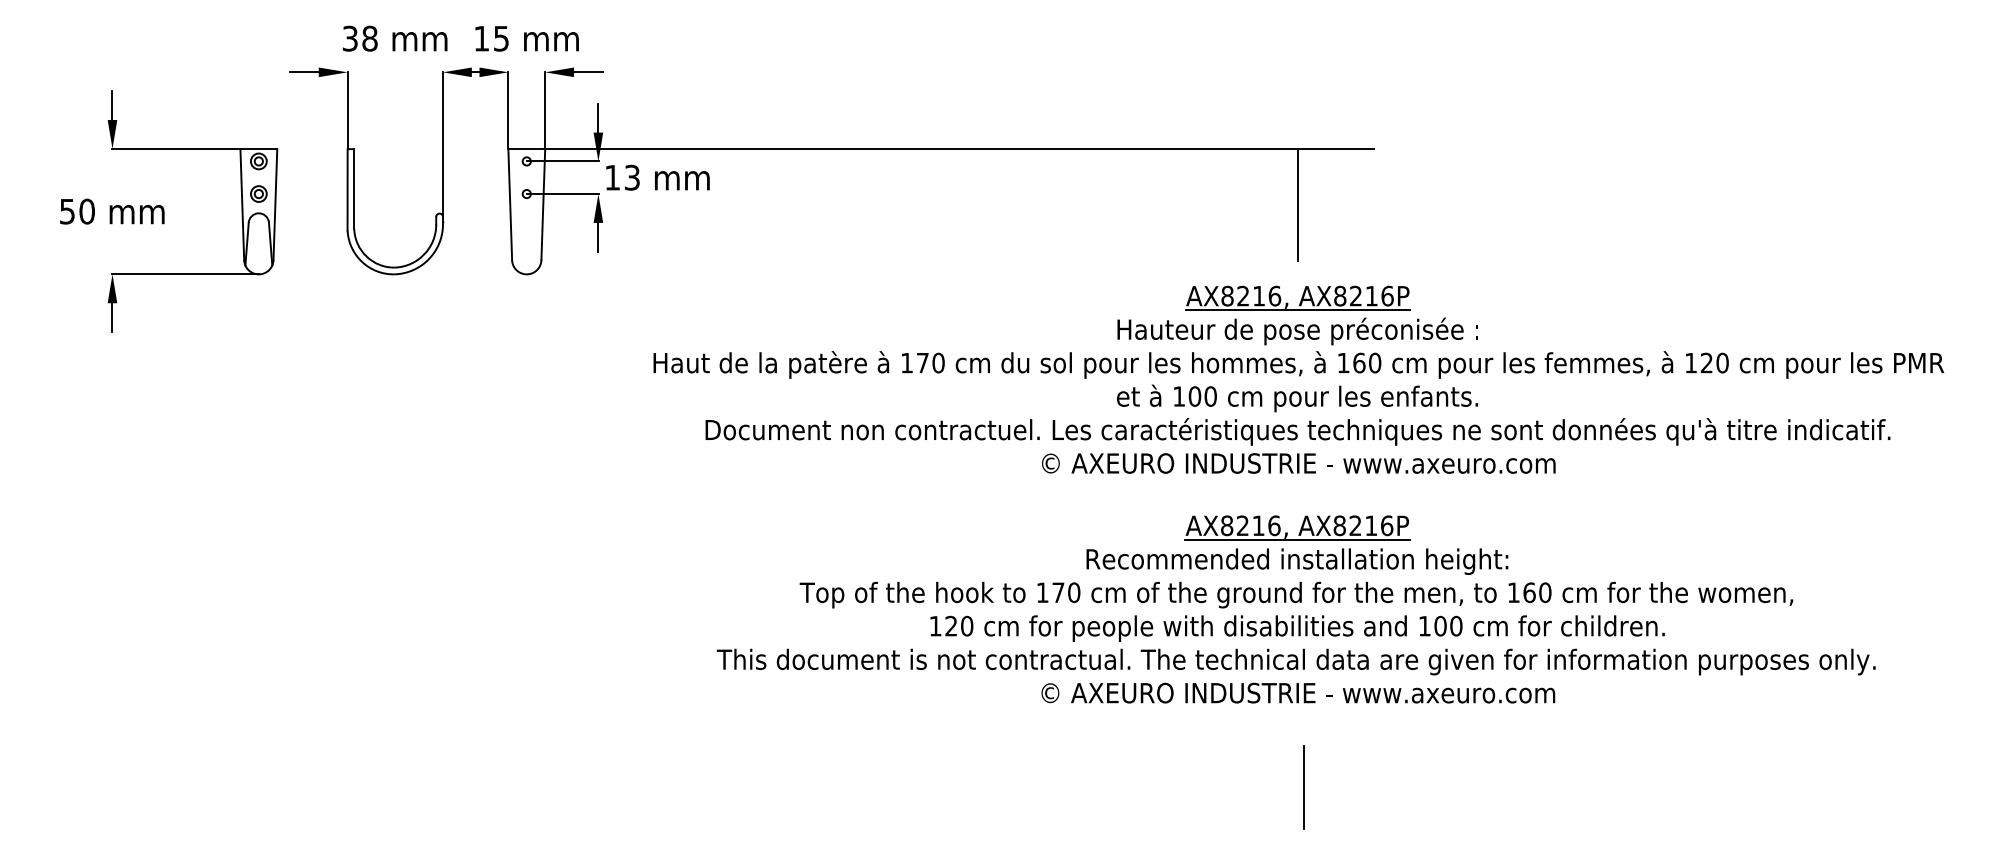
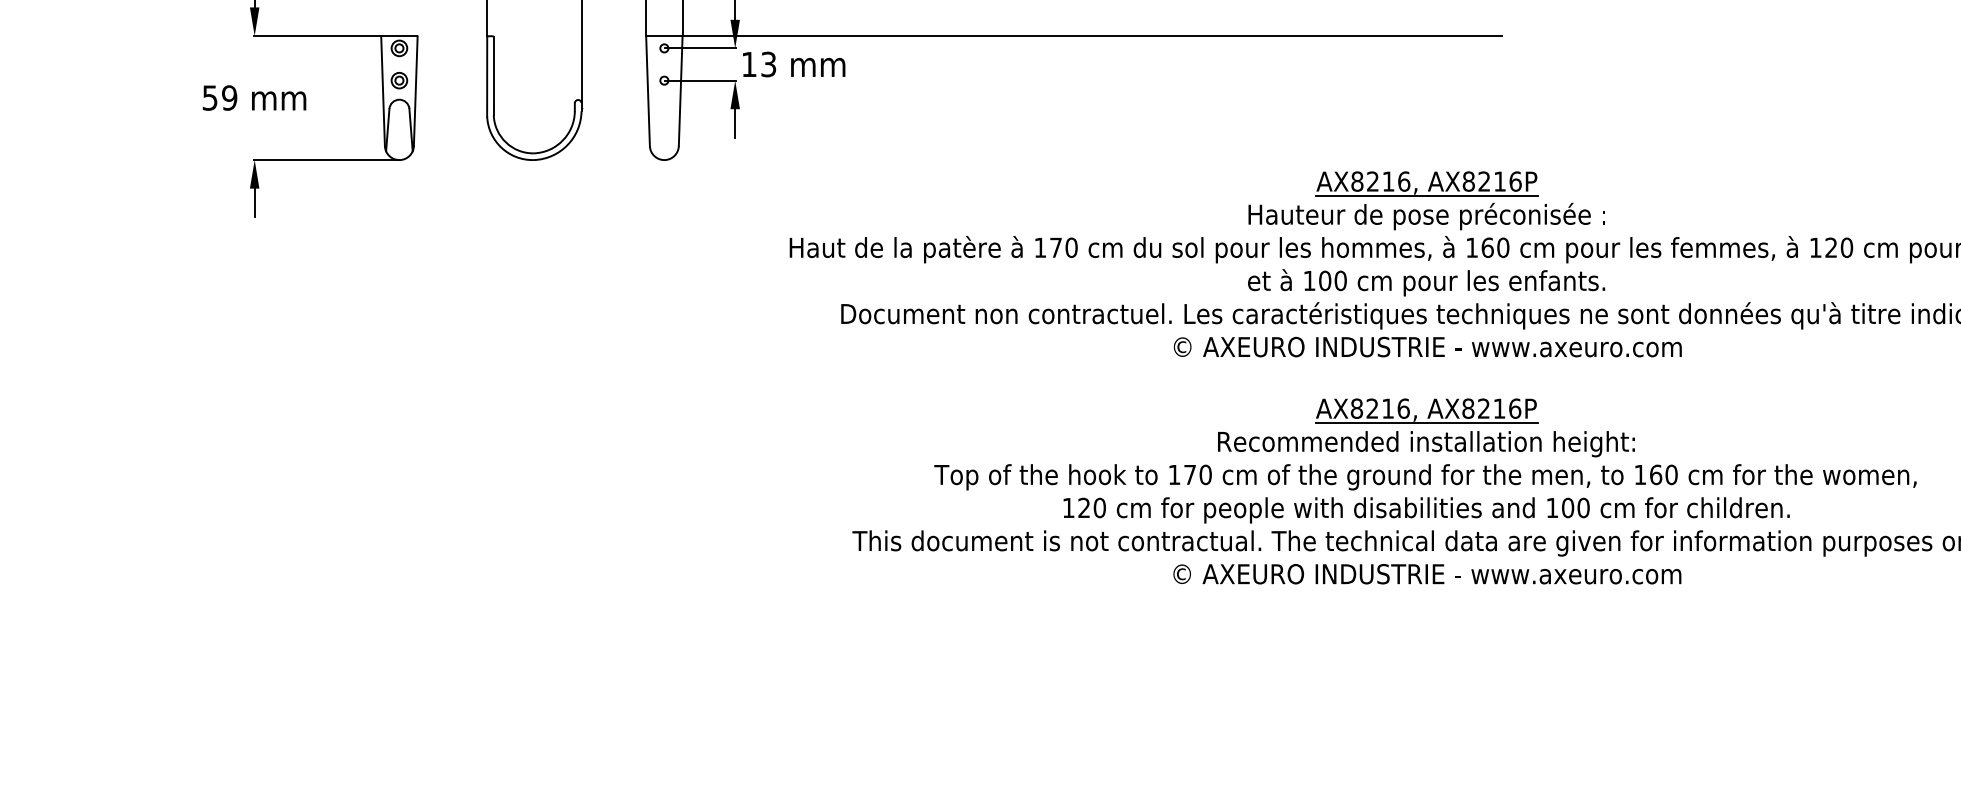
line: (1297, 204) -> (1426, 90), removed
text: (86, 211) -> (228, 97), 50 -> 59
line: (1303, 787) -> (1432, 667), removed

